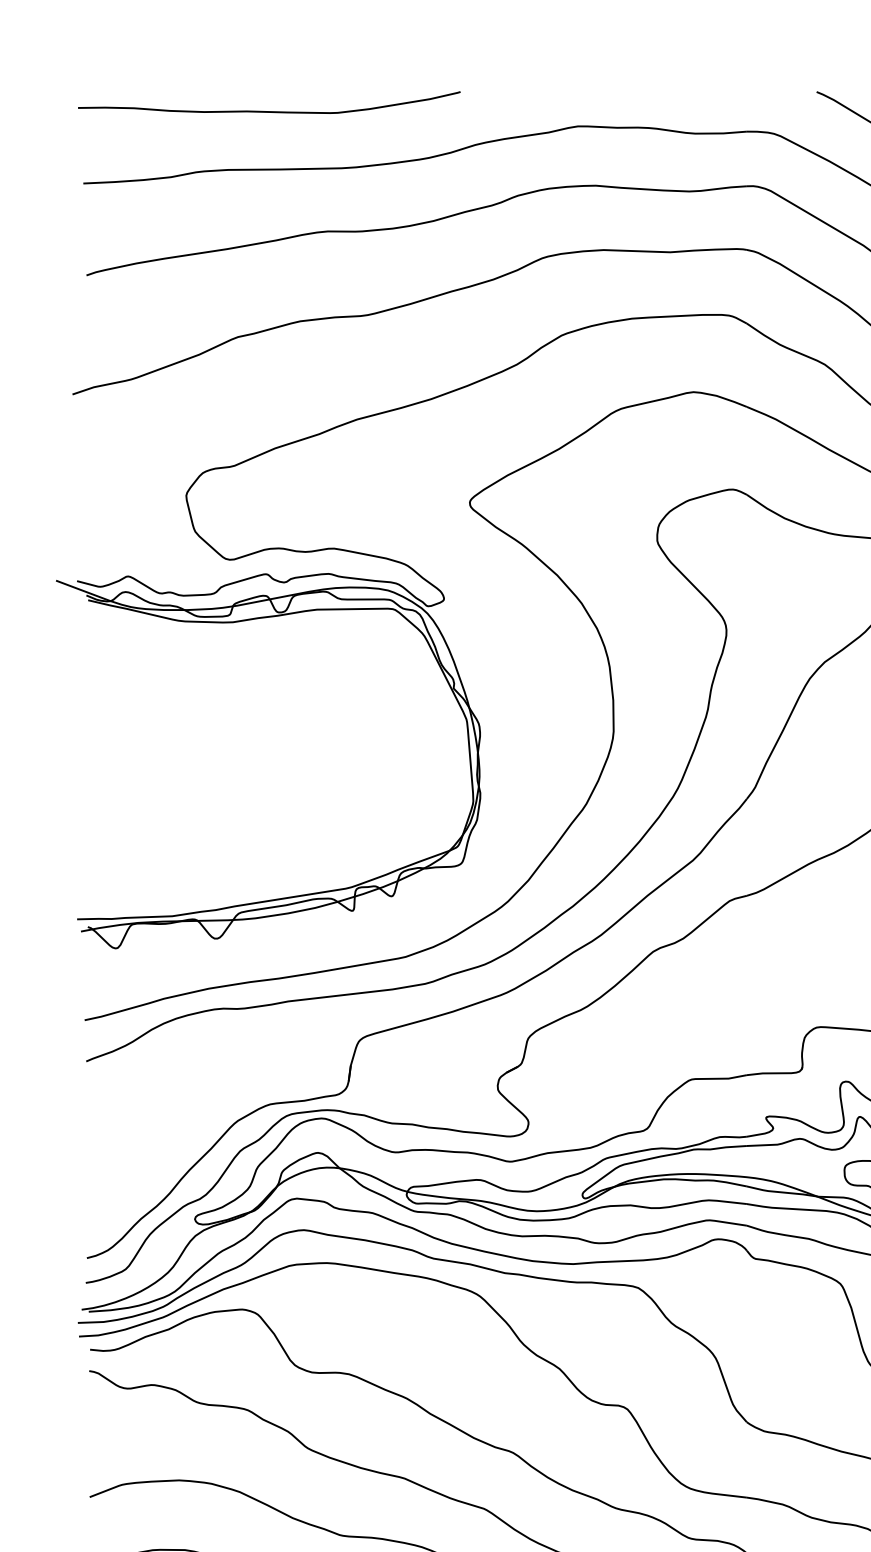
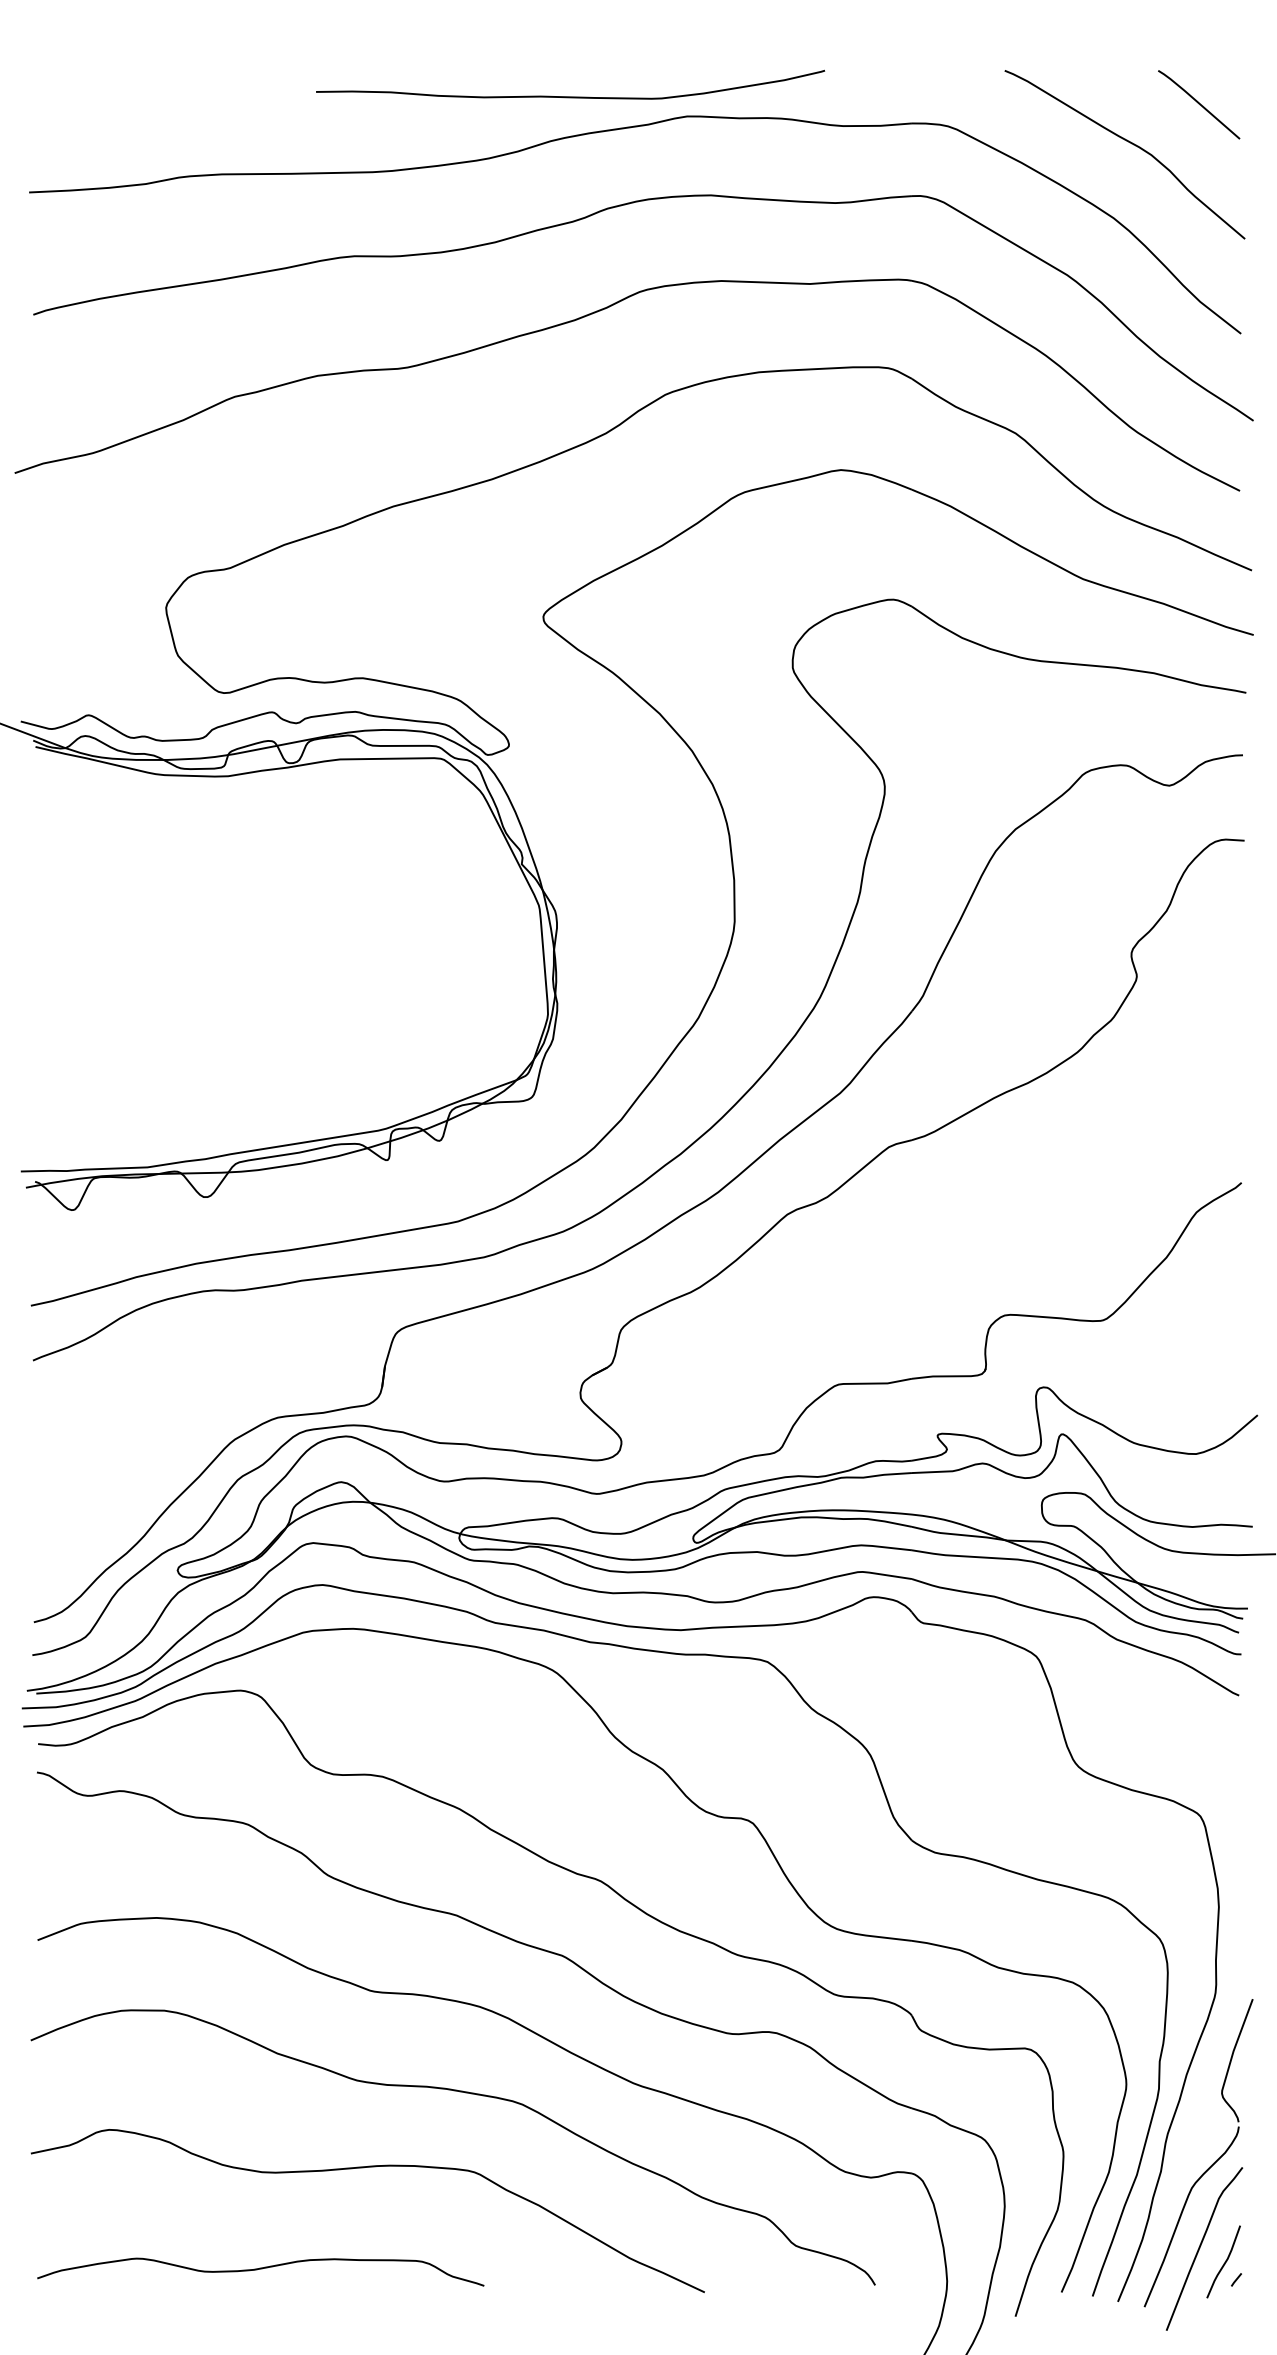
curve: (269, 111) -> (570, 96), moved

